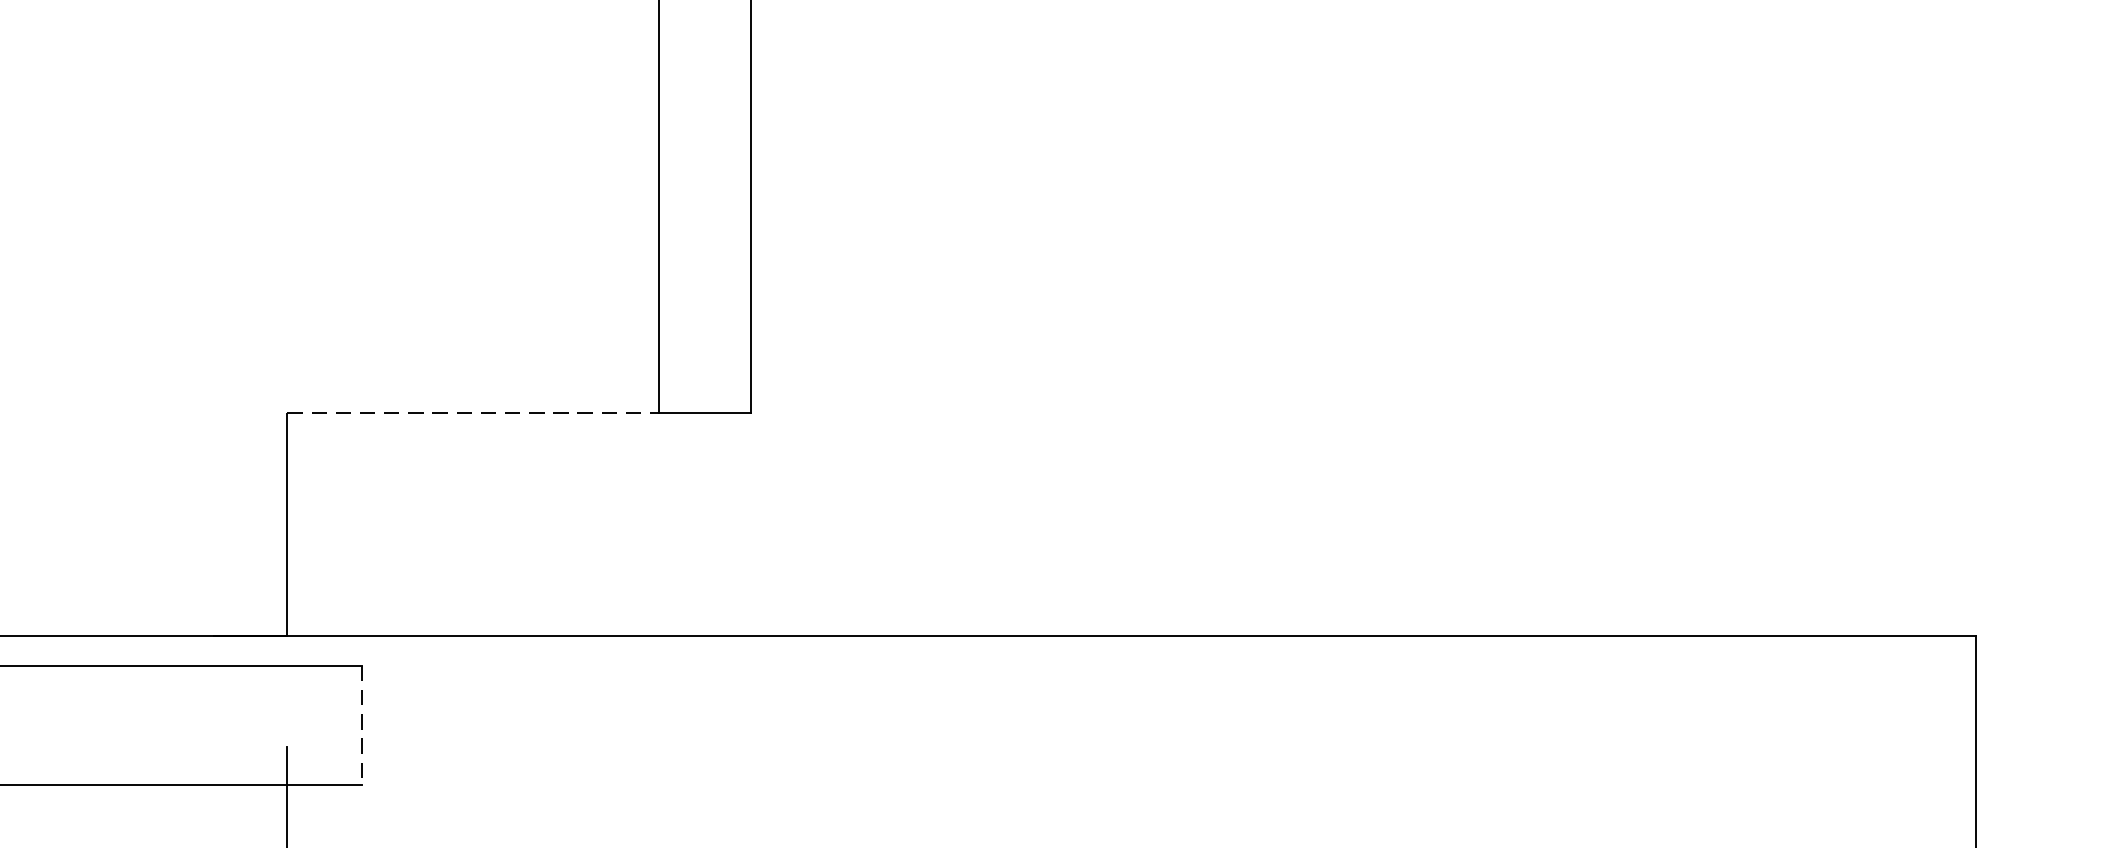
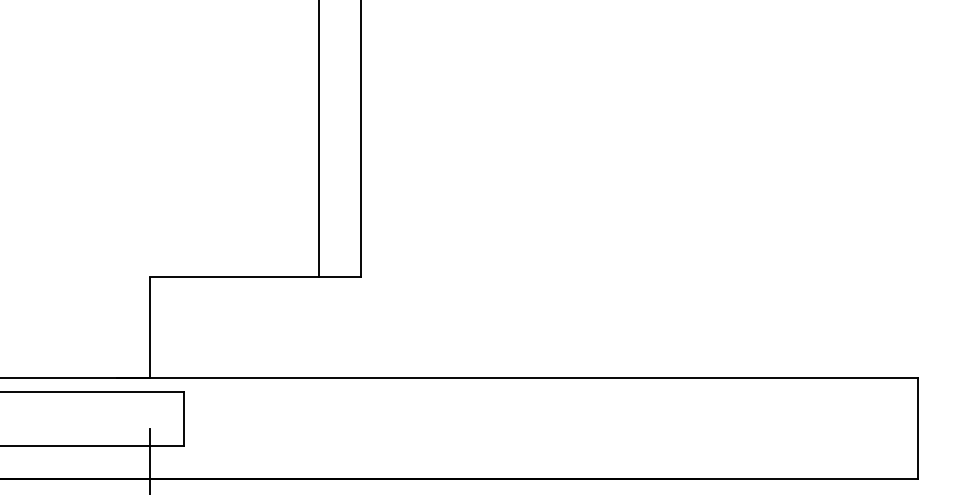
line: (473, 412) -> (234, 276), dashed -> solid
line: (361, 727) -> (183, 419), dashed -> solid

